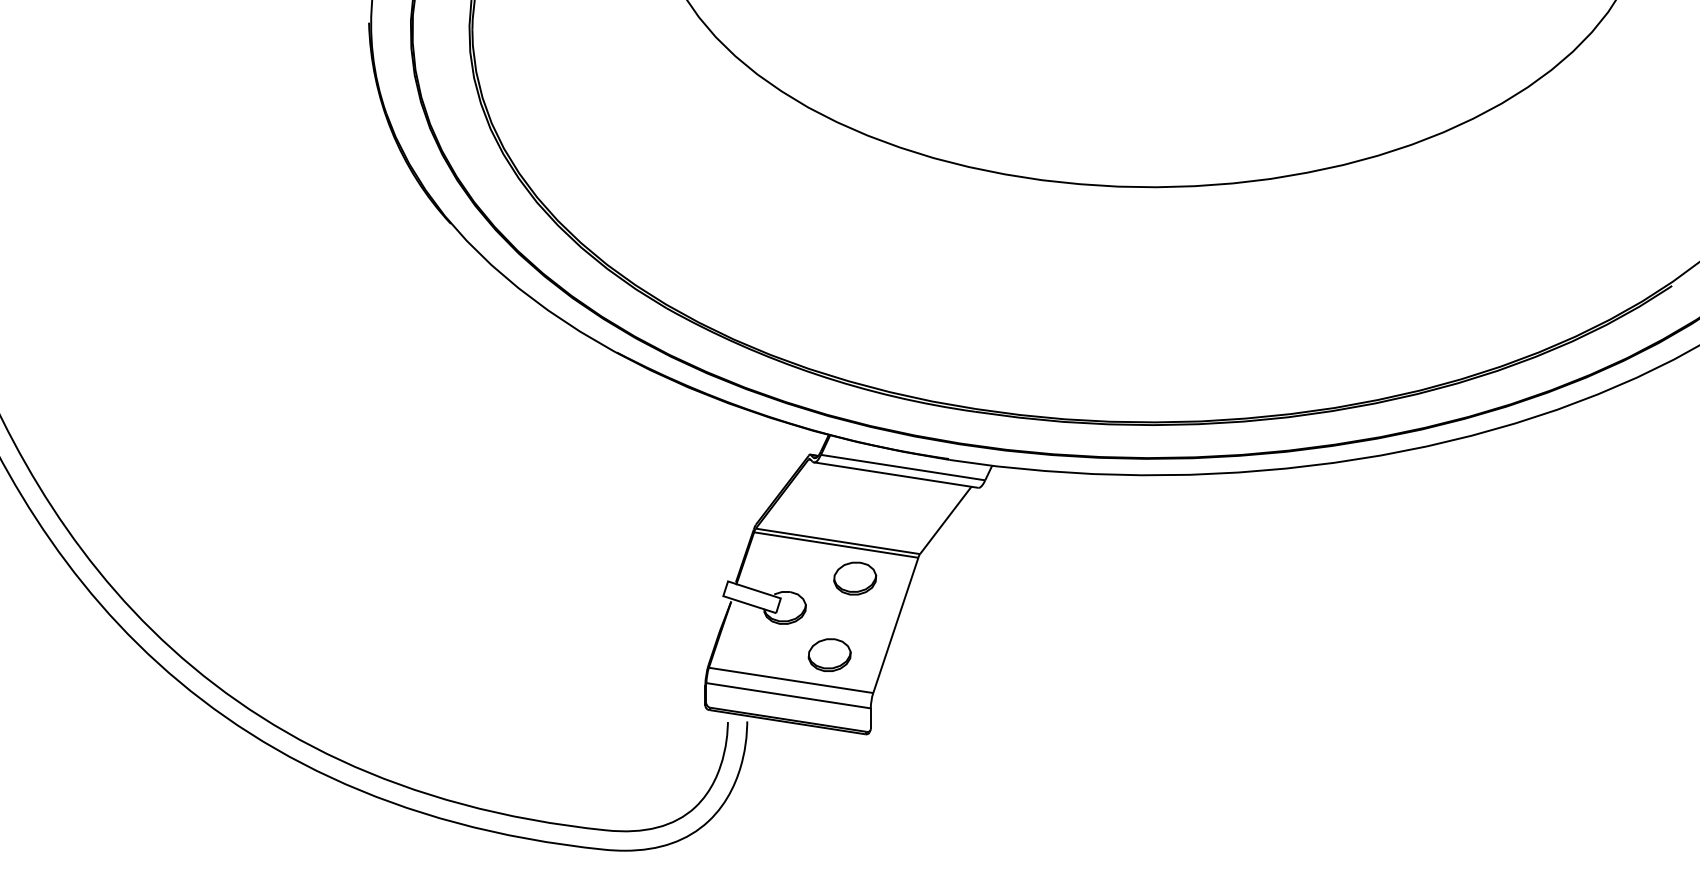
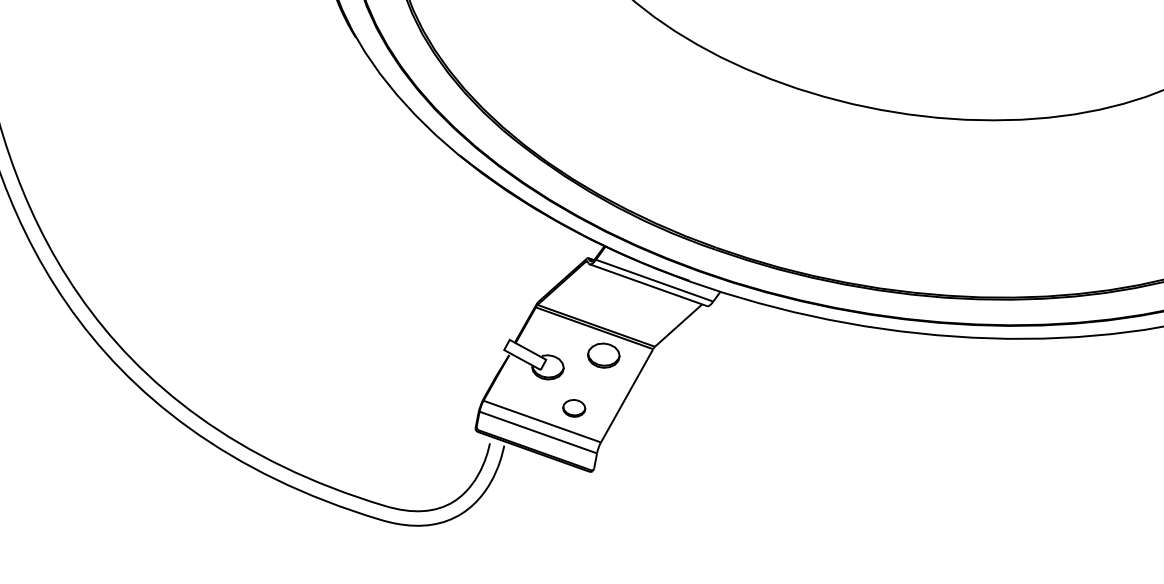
part: (829, 654) -> (574, 407), size x0.7

